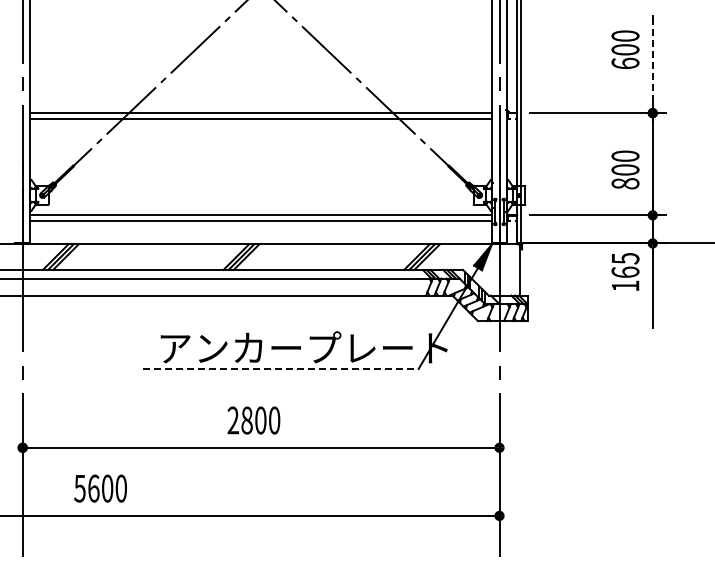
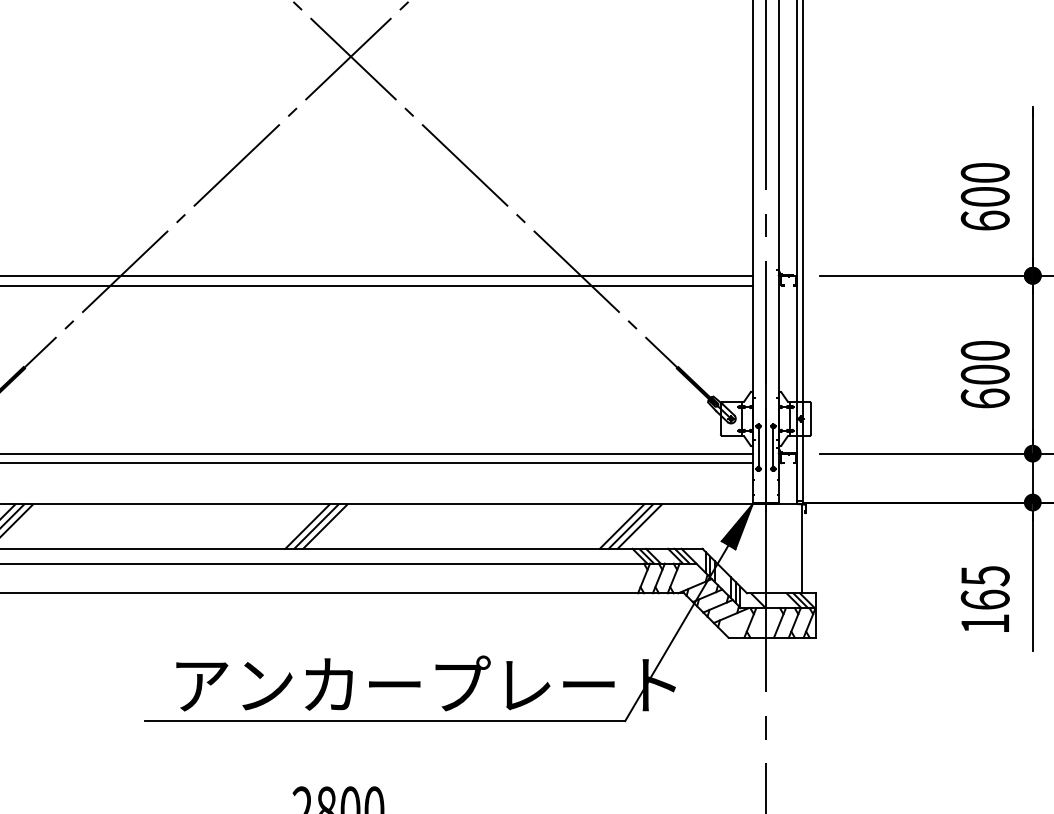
text: (625, 49) -> (985, 196), moved
line: (652, 62) -> (1032, 187), dashed -> solid
text: (625, 183) -> (985, 398), 800 -> 600
text: (625, 271) -> (985, 598), moved
line: (281, 368) -> (386, 720), dashed -> solid

